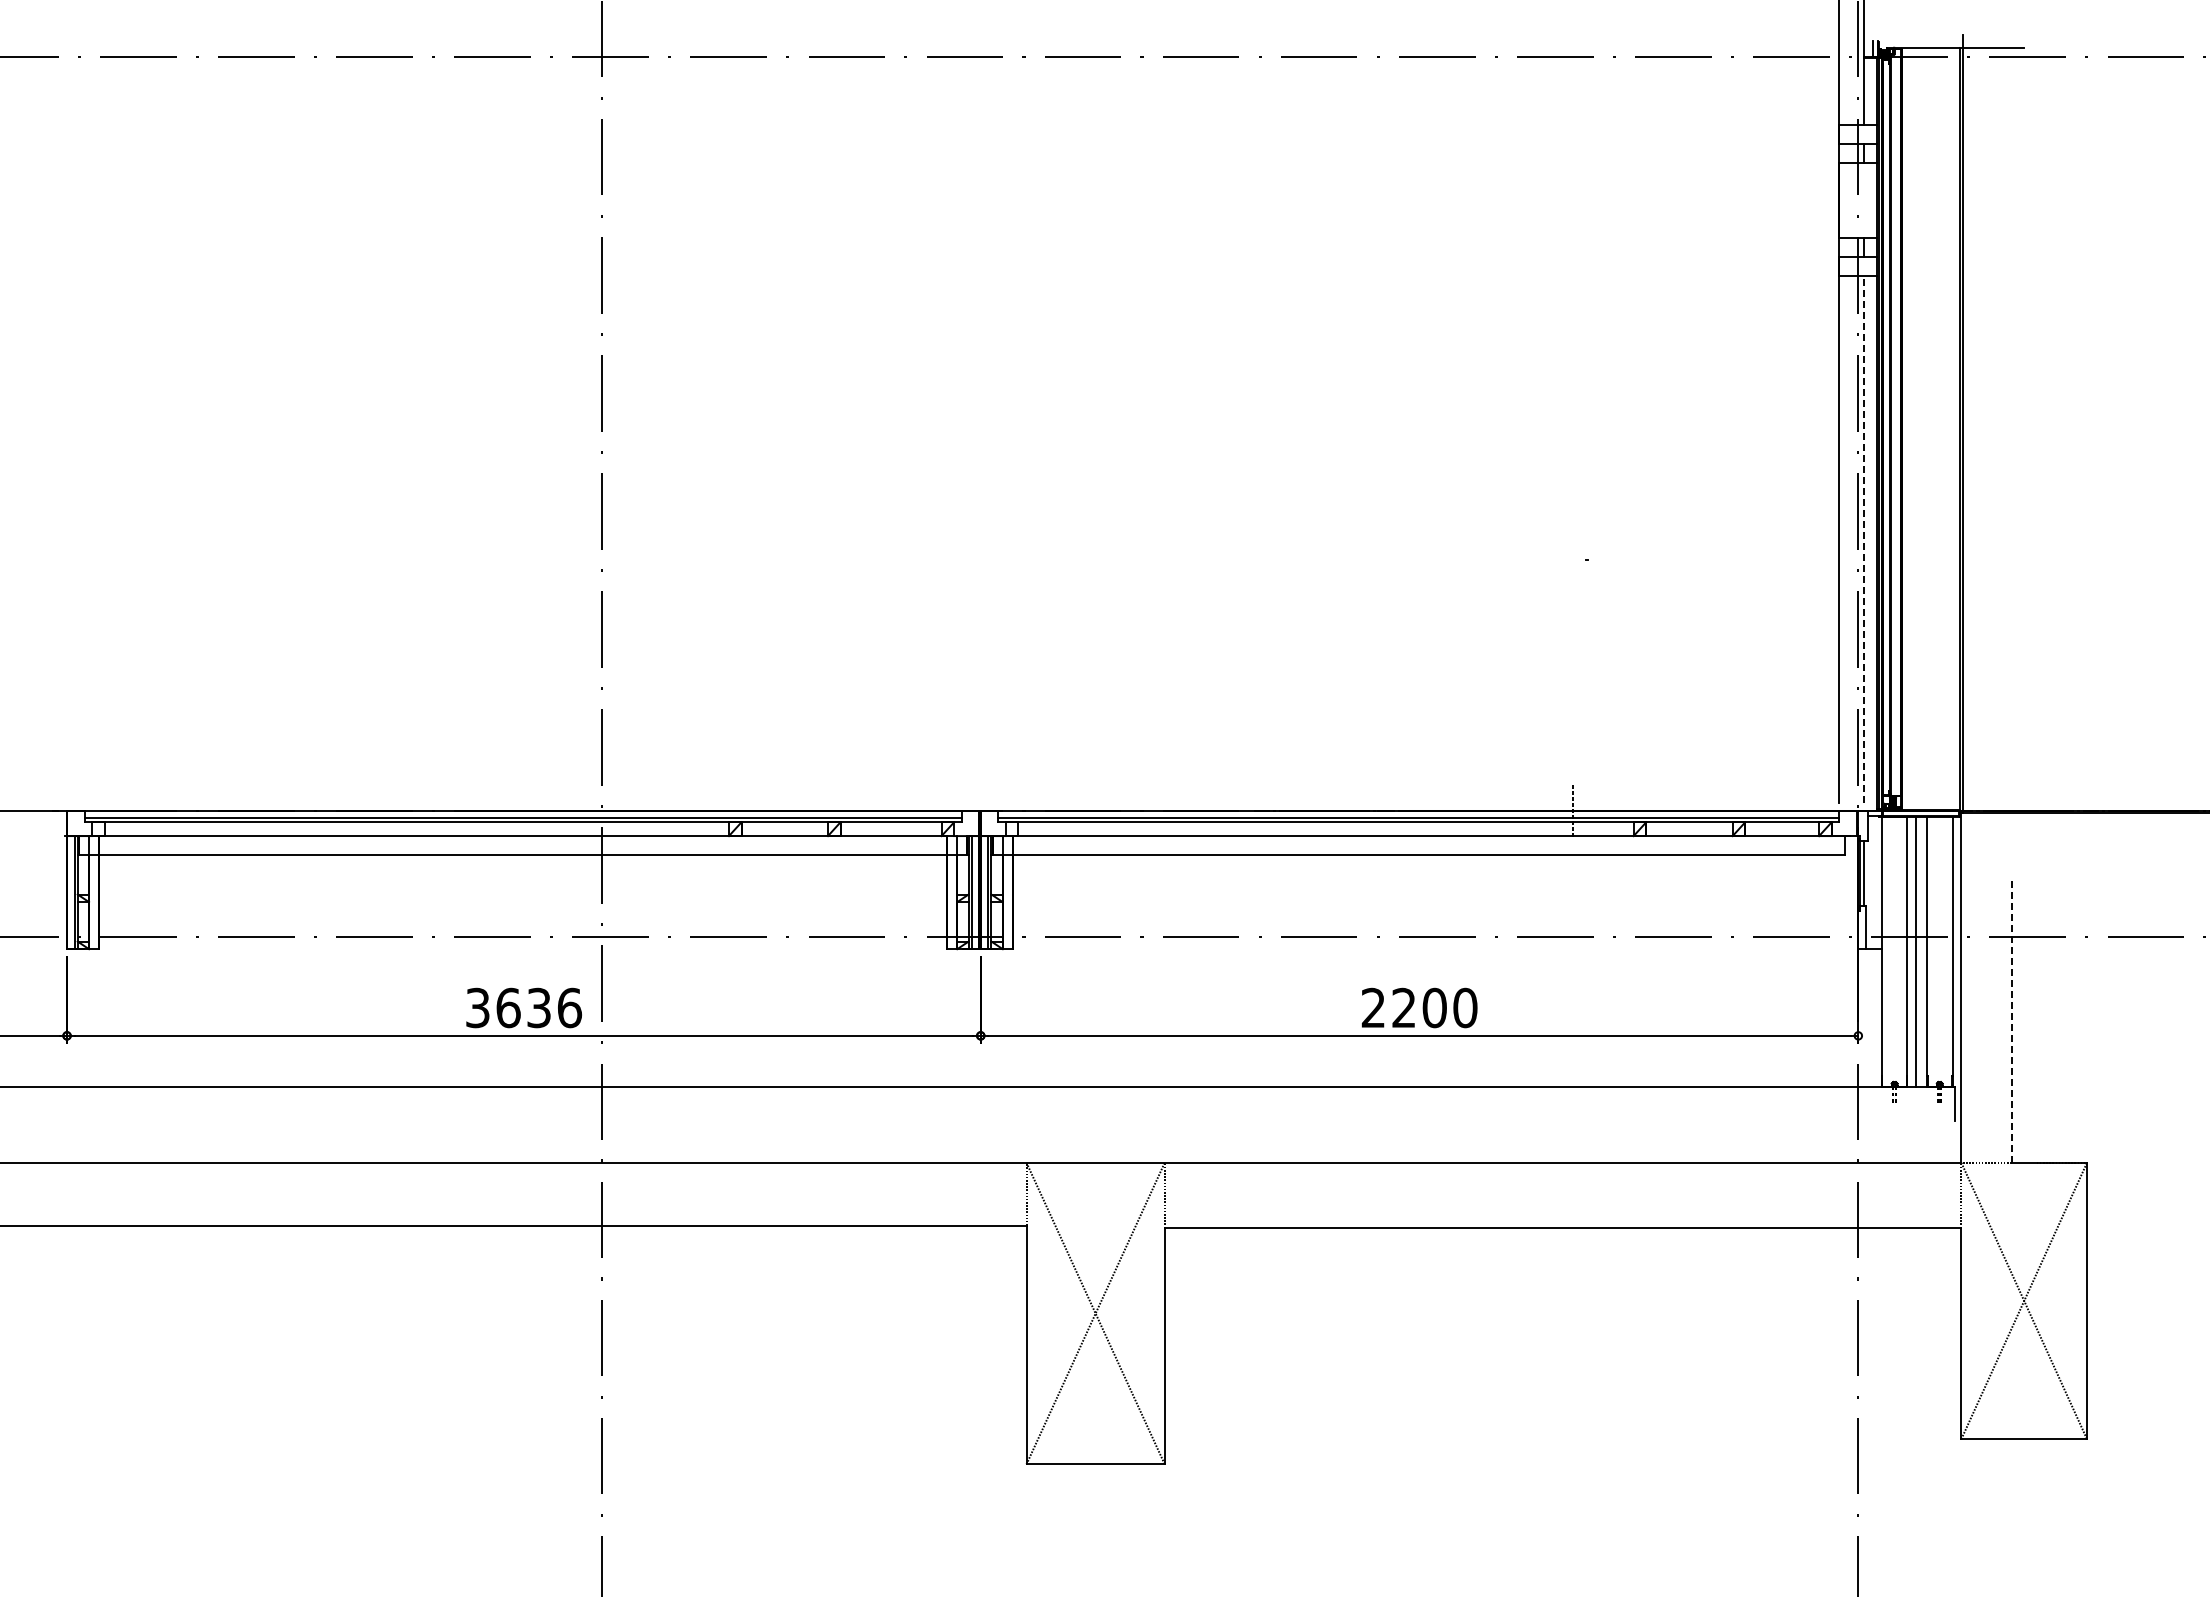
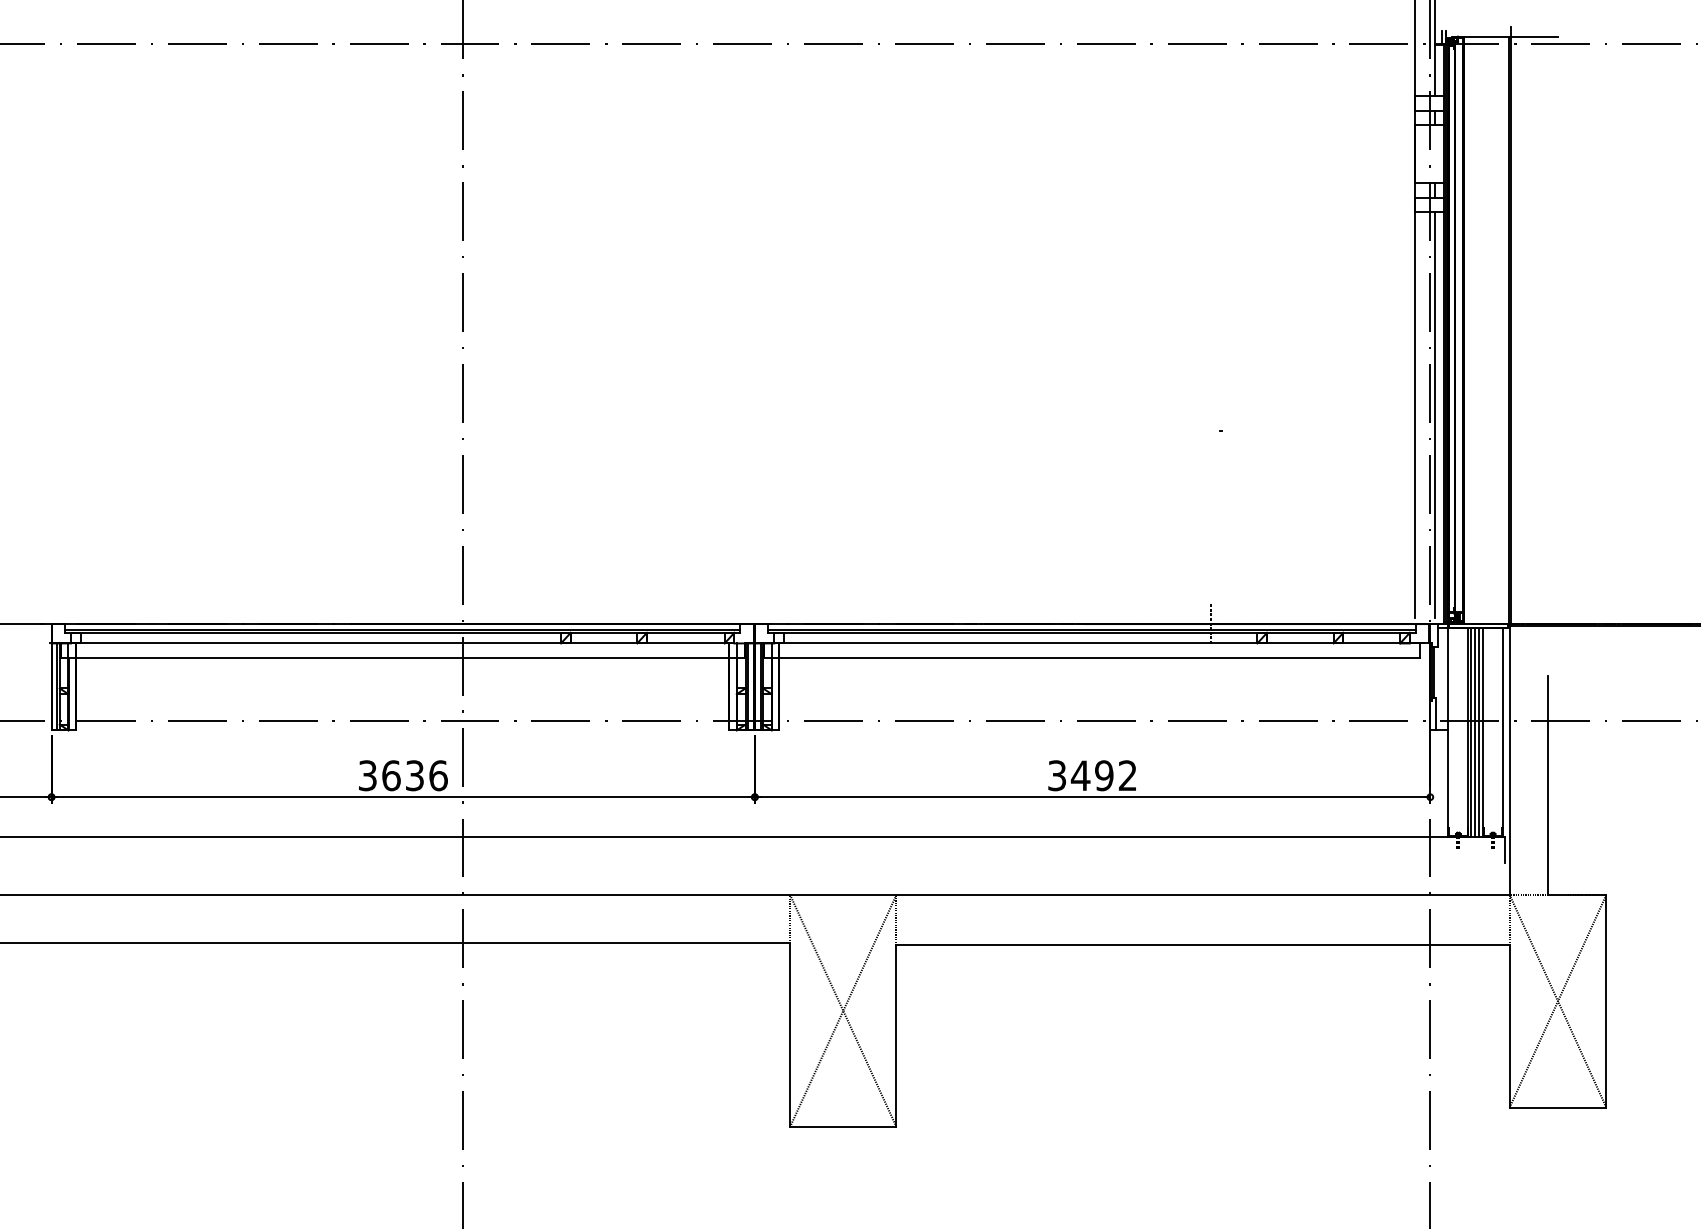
line: (1864, 539) -> (1435, 415), dashed -> solid
line: (1911, 951) -> (1471, 732), added
line: (1921, 951) -> (1478, 732), added
text: (1419, 1007) -> (1092, 775), 2200 -> 3492
line: (2011, 1020) -> (1548, 785), dashed -> solid

